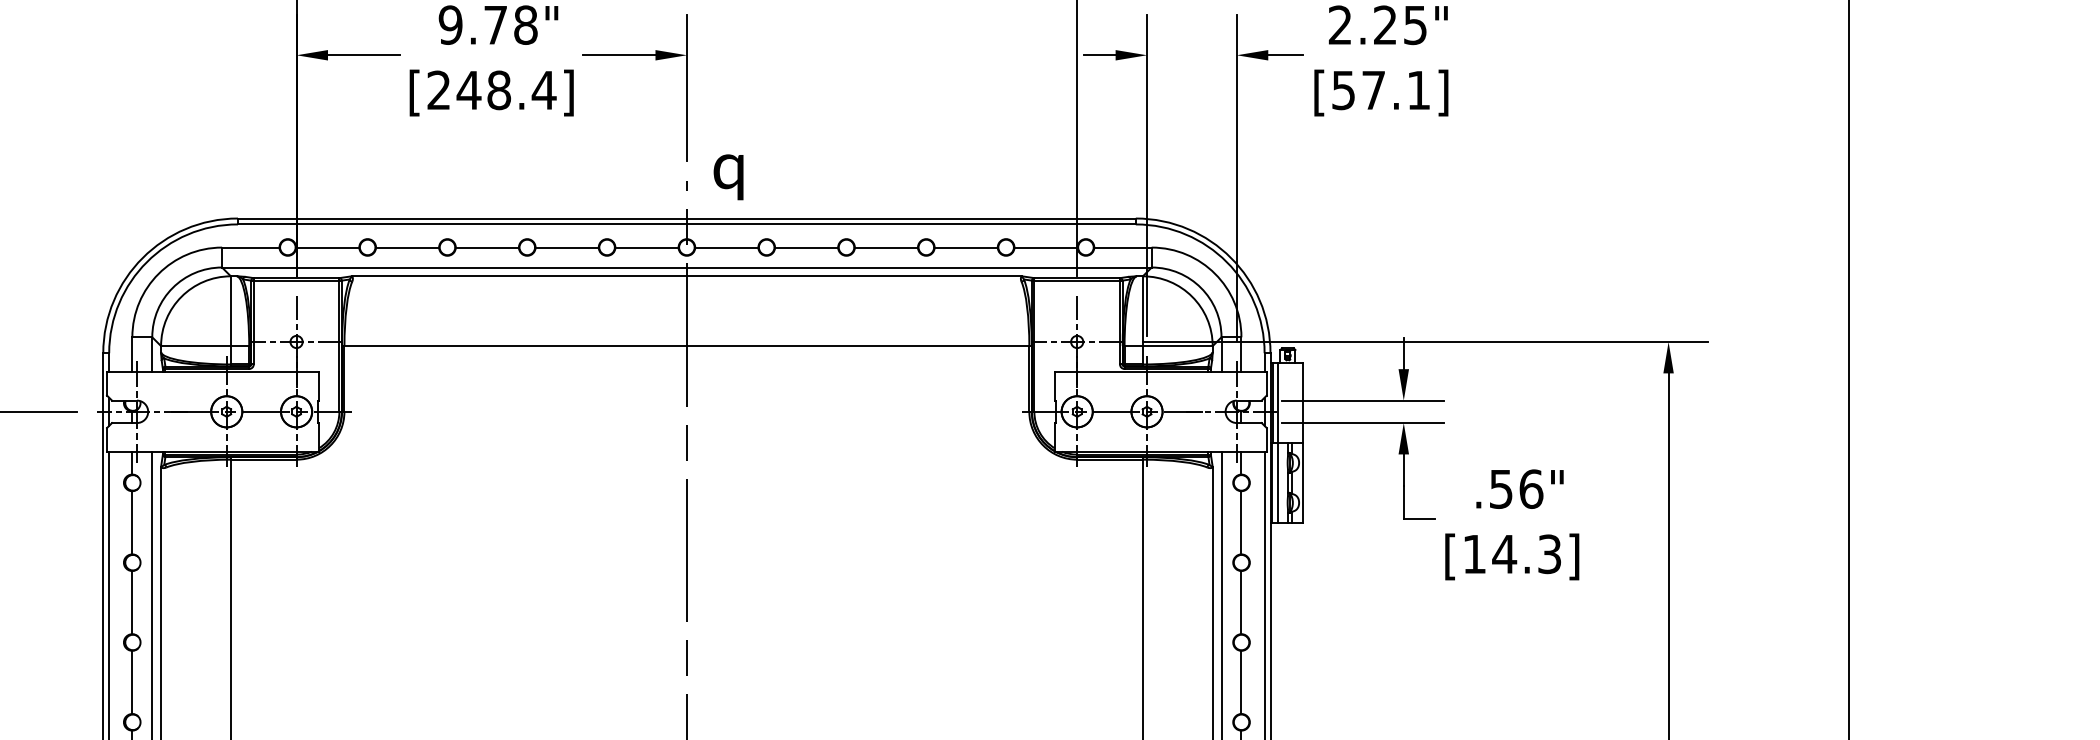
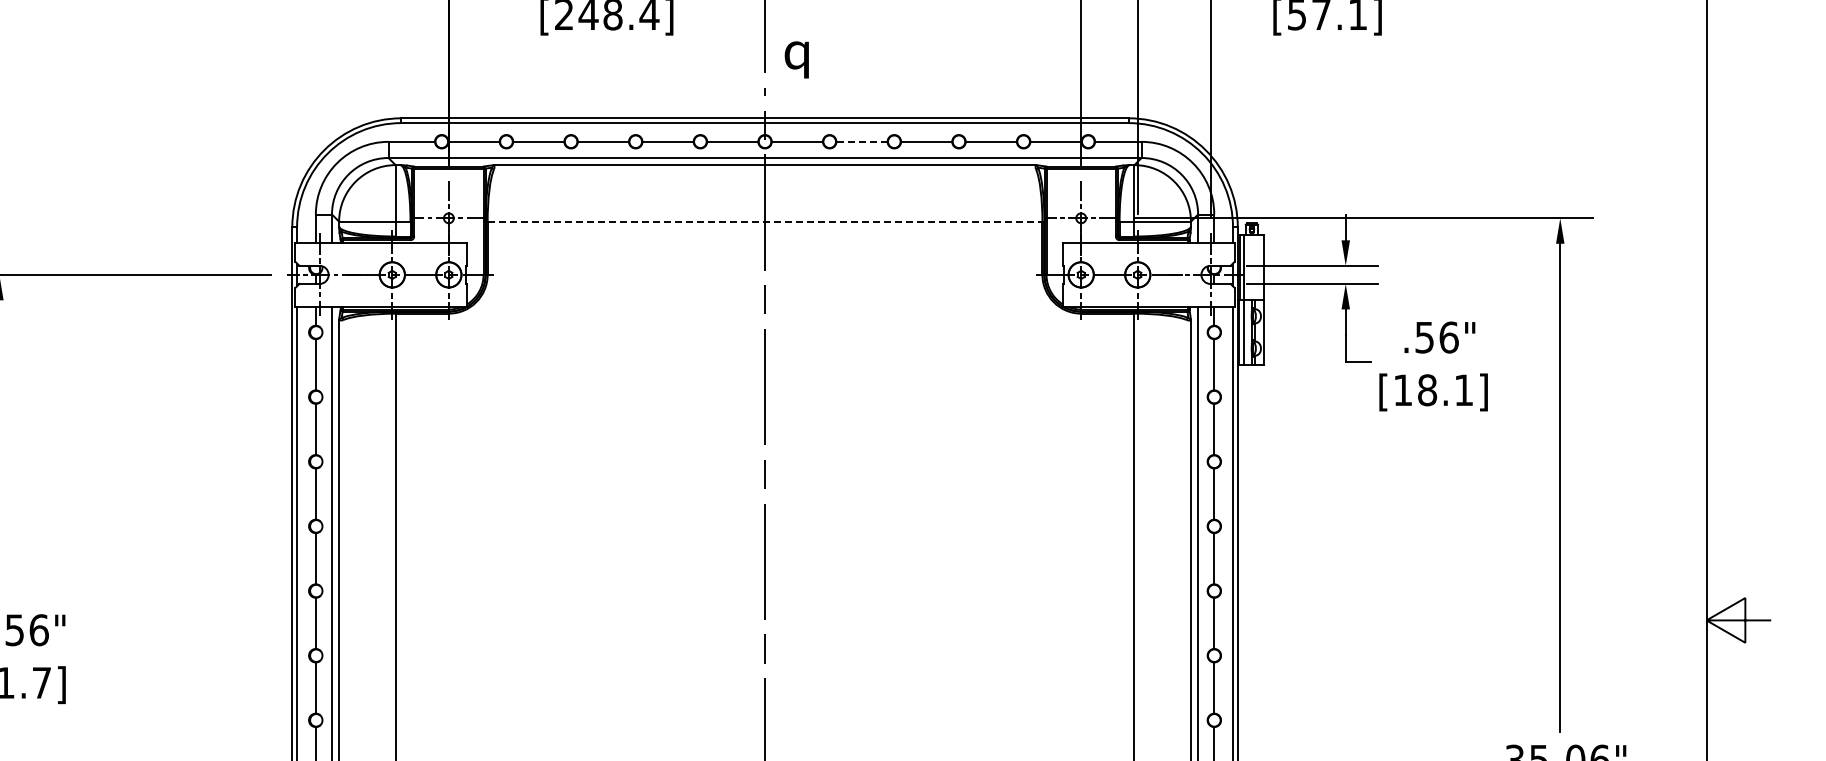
text: (728, 176) -> (796, 59), moved
line: (807, 247) -> (862, 141), solid -> dashed
line: (687, 345) -> (765, 221), solid -> dashed
text: (1526, 554) -> (1445, 390), [14.3] -> [18.1]

